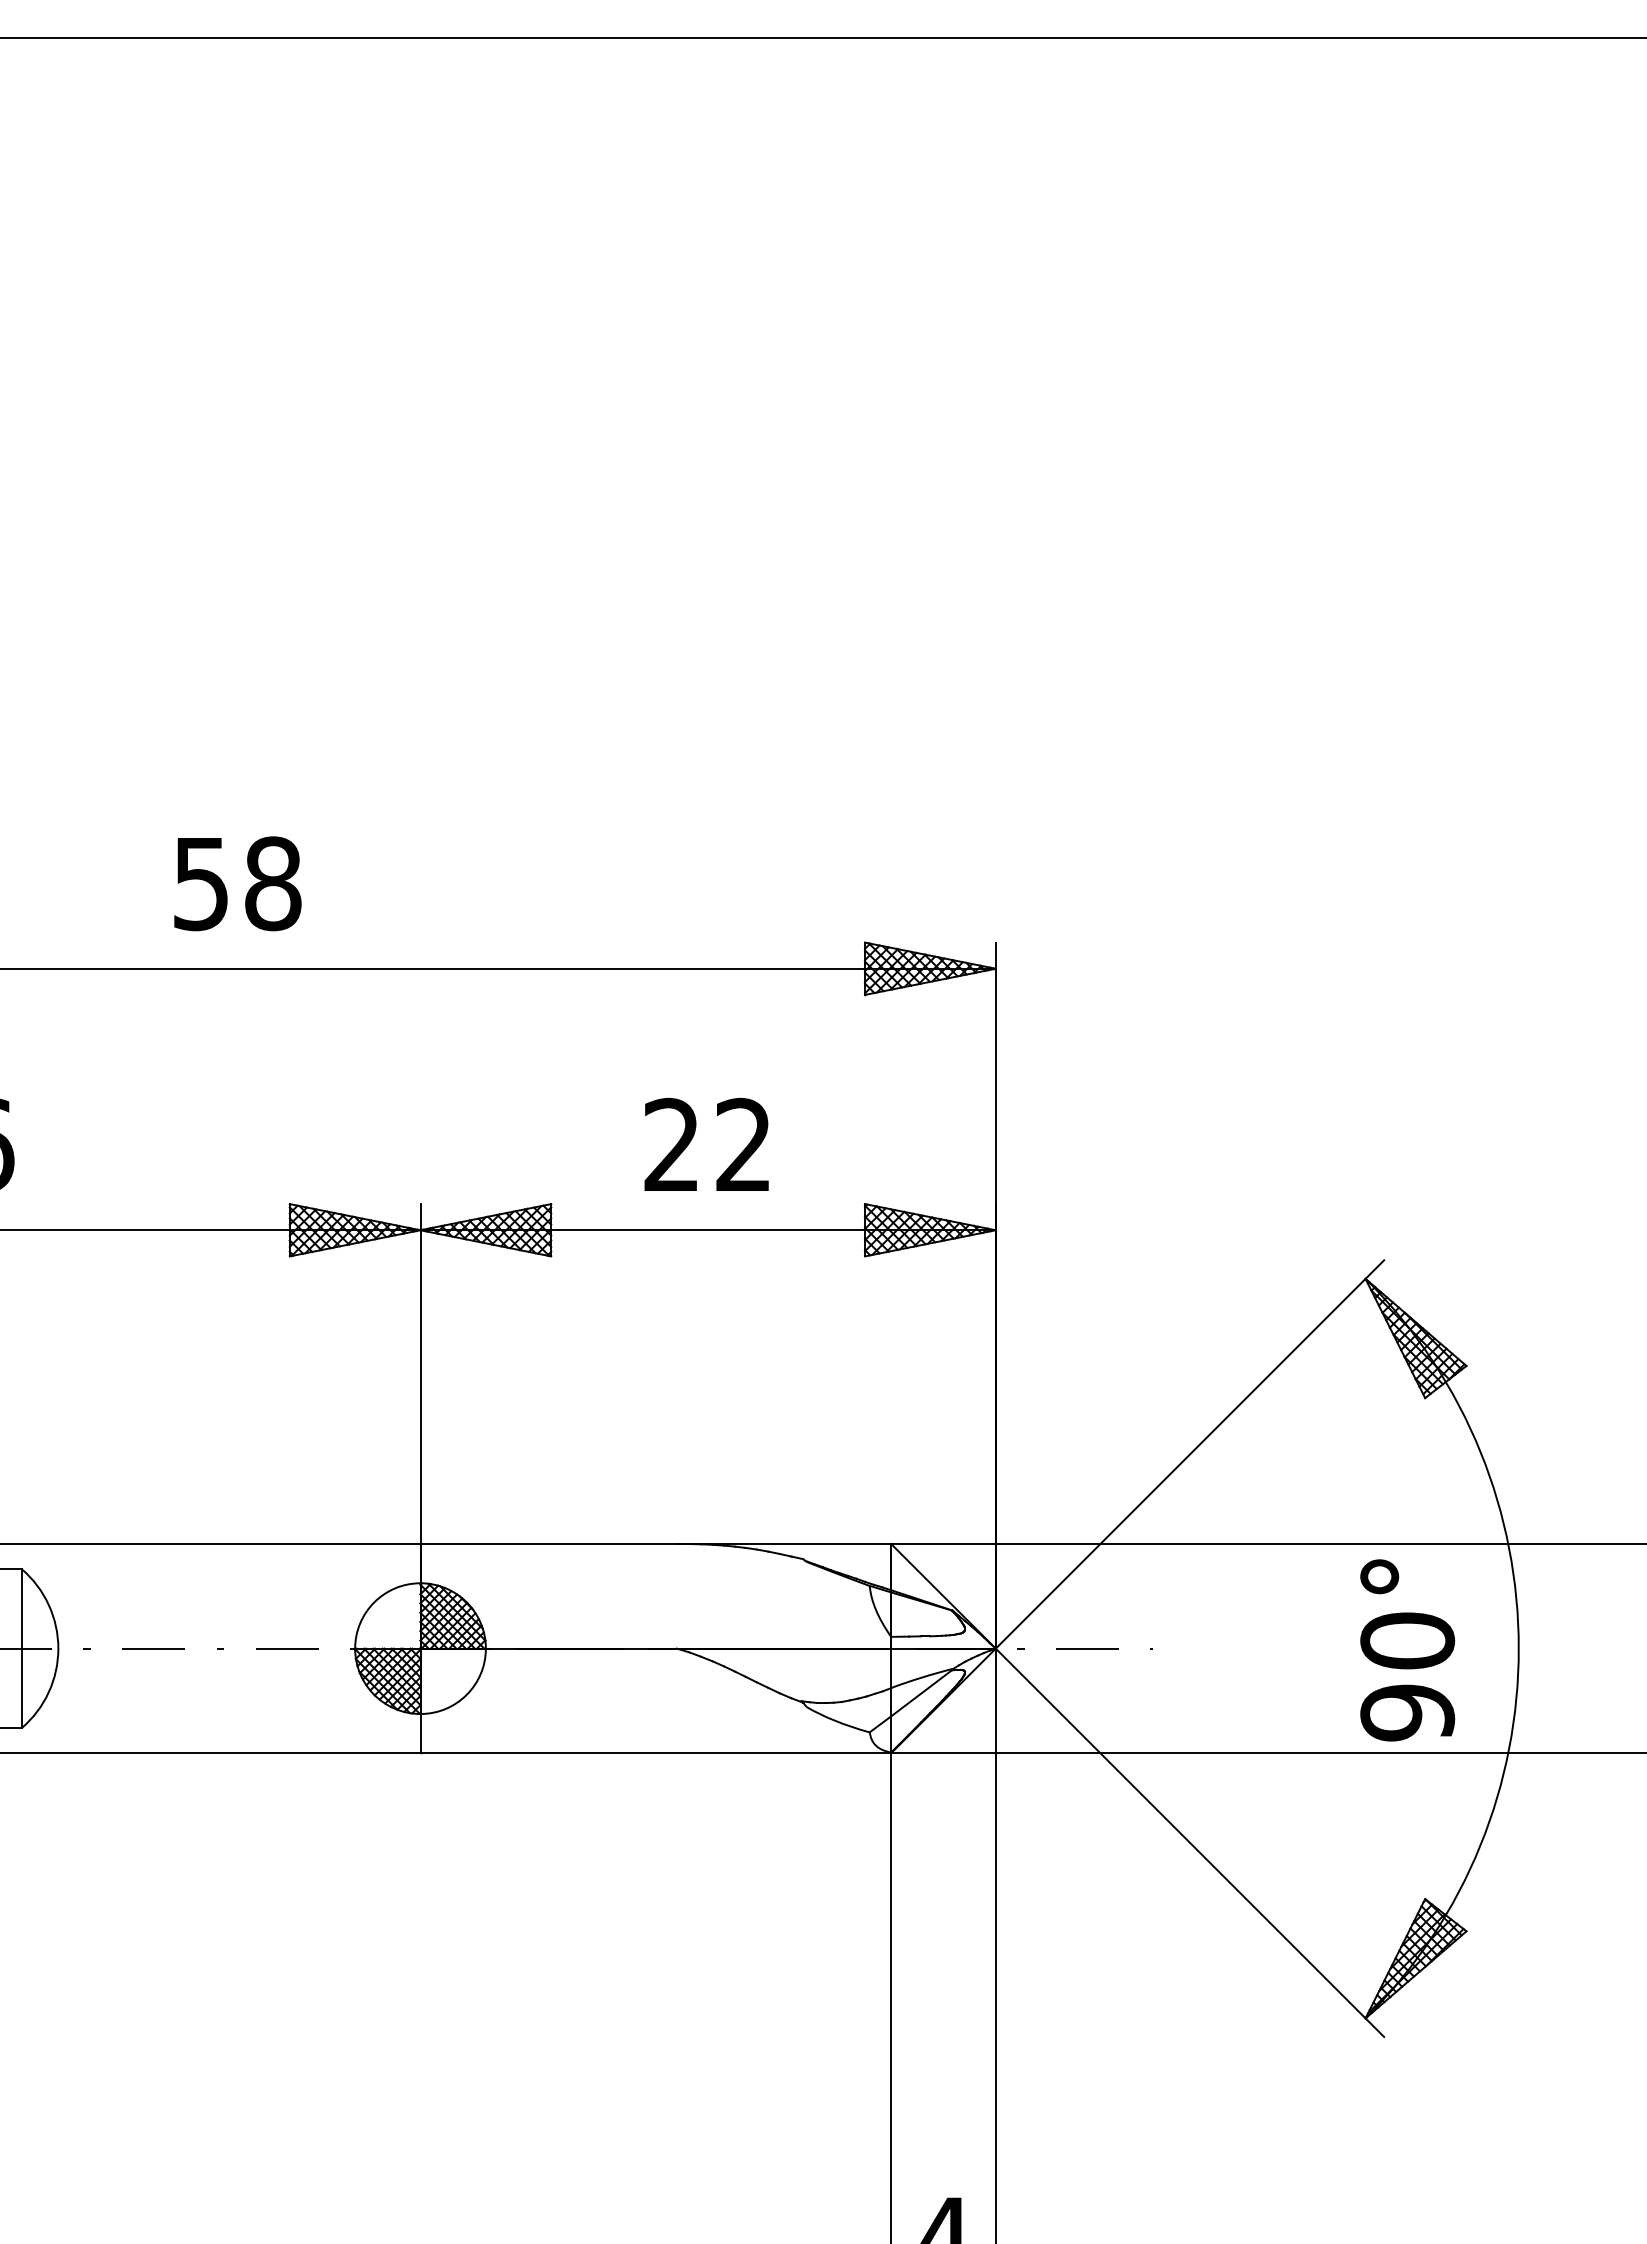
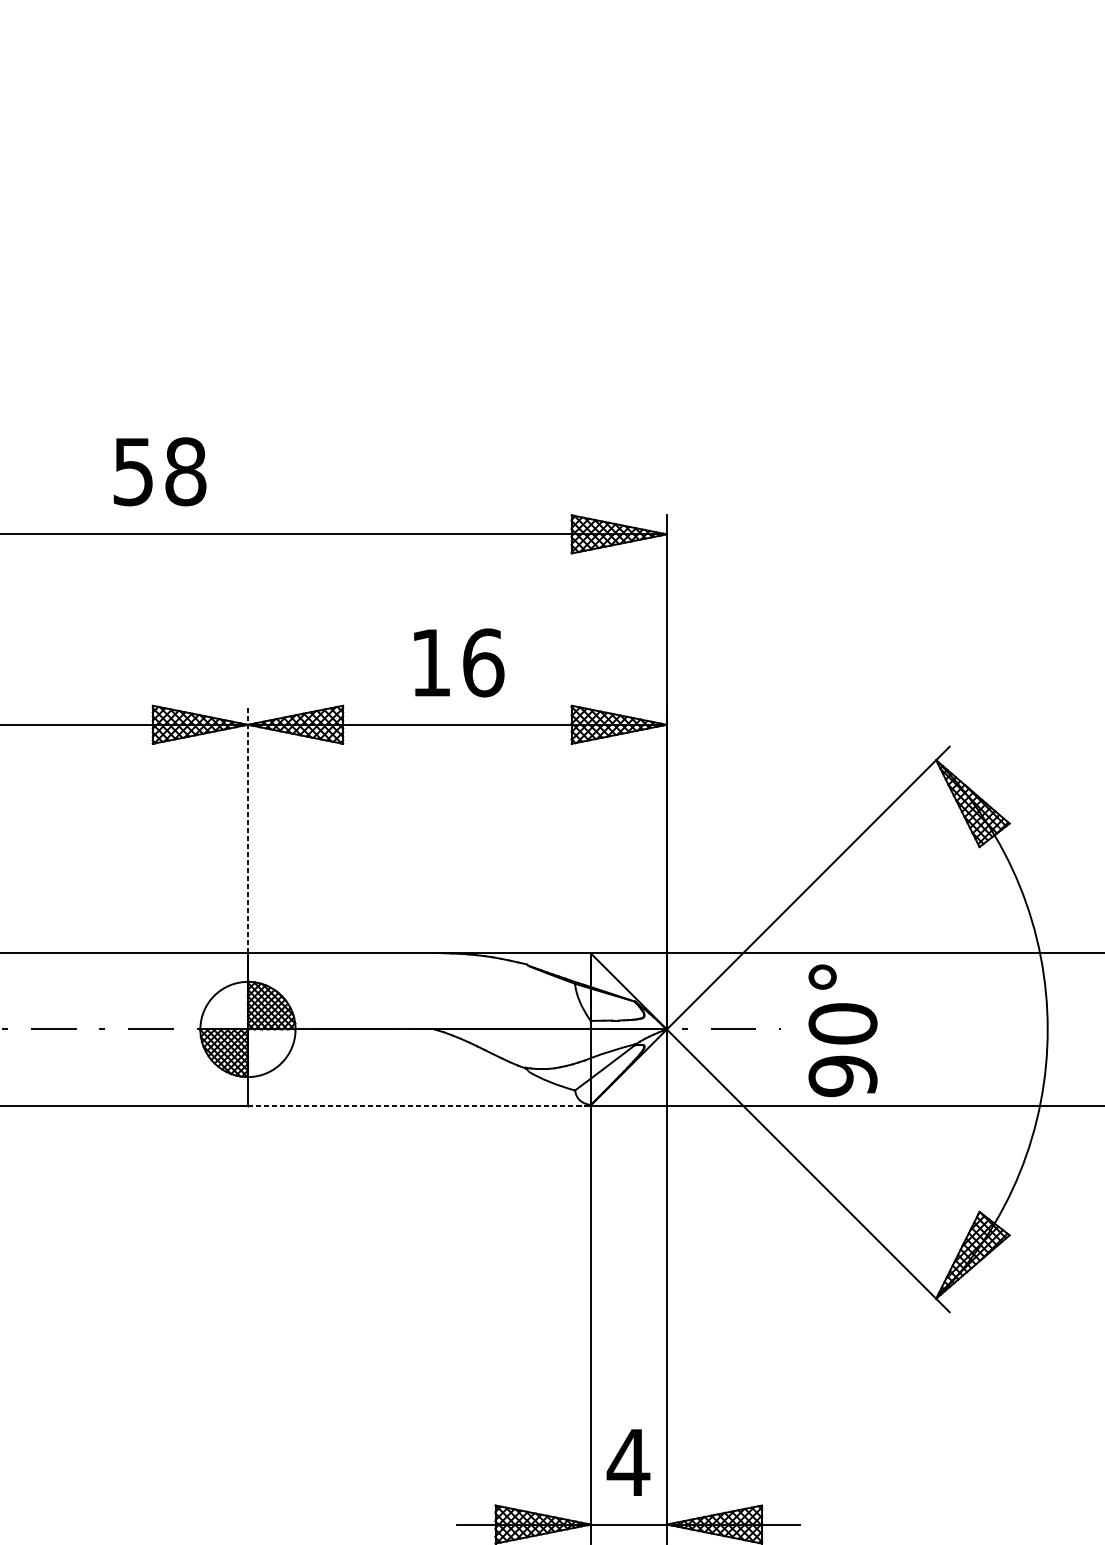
text: (237, 883) -> (159, 471), moved
text: (708, 1144) -> (457, 662), 22 -> 16
line: (420, 1374) -> (247, 829), solid -> dashed
text: (1407, 1650) -> (842, 1030), moved
line: (656, 1753) -> (419, 1105), solid -> dashed

